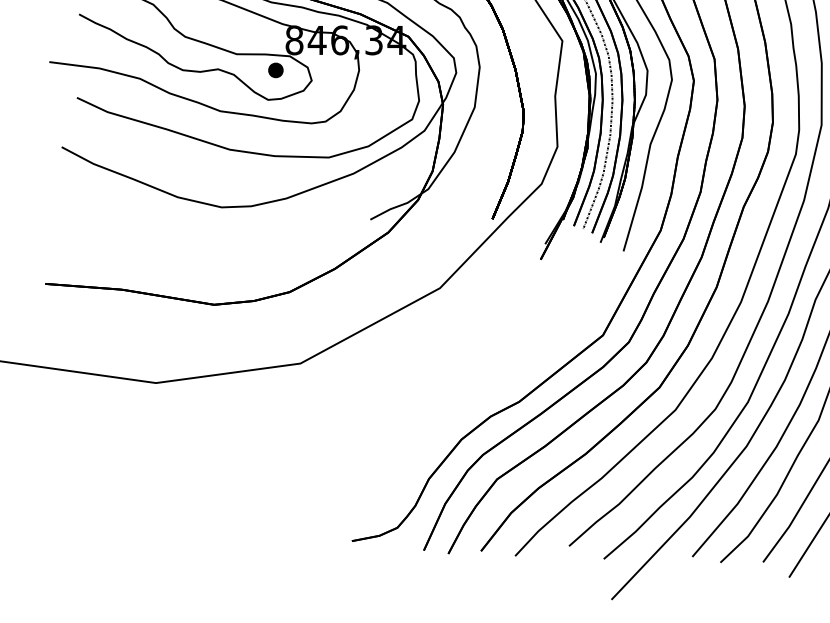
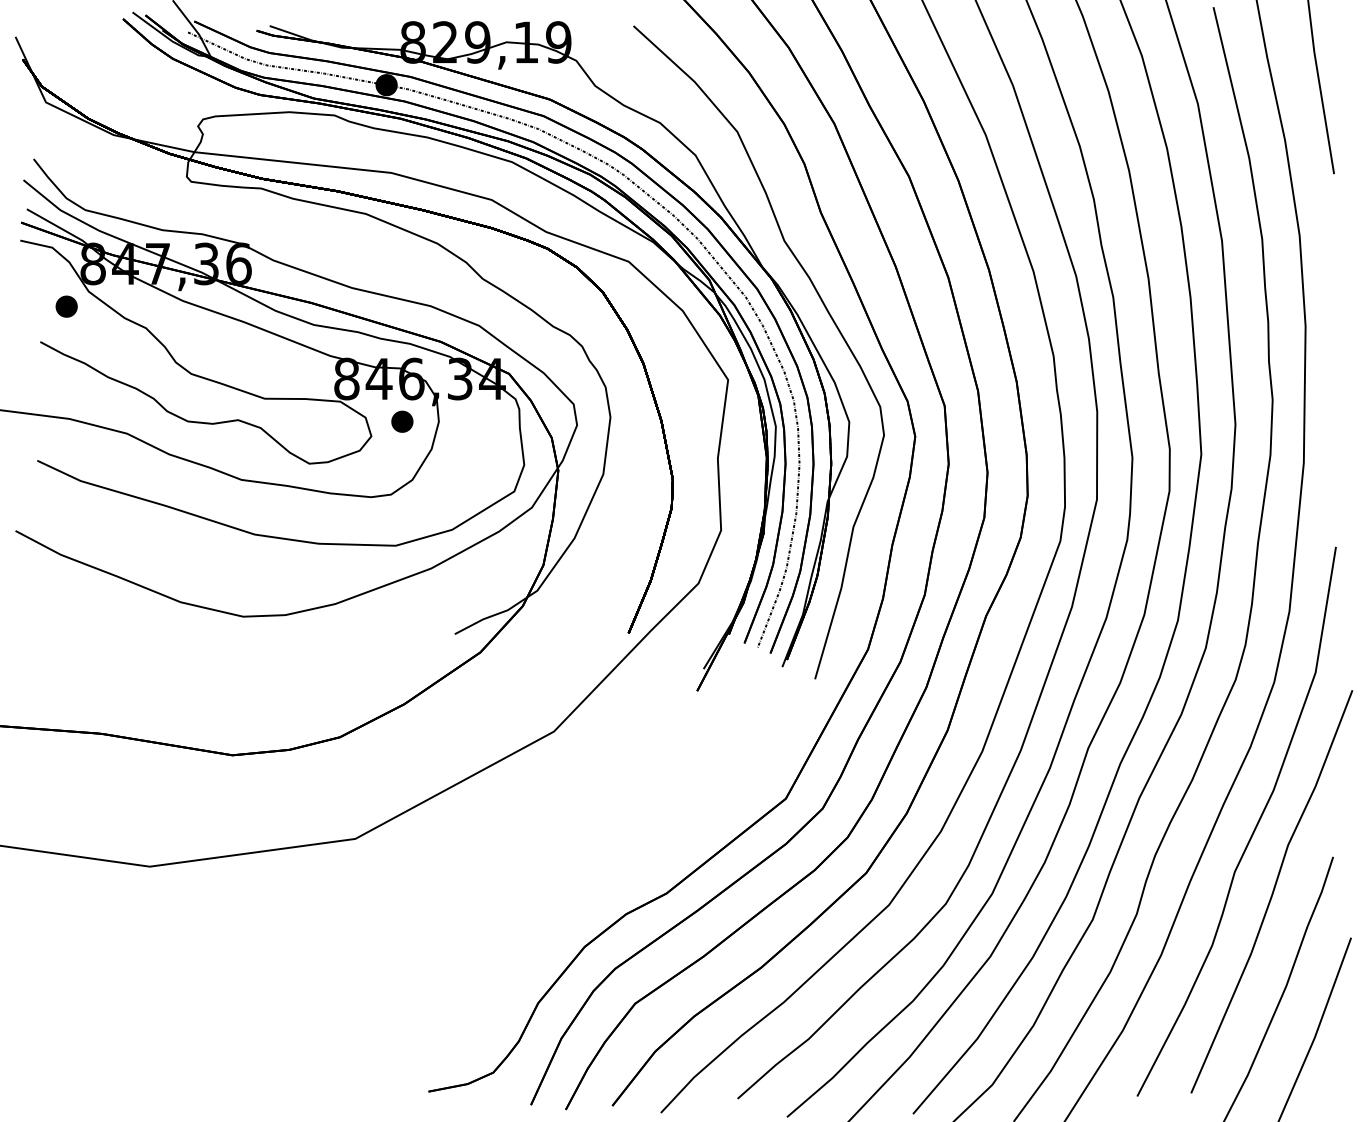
part: (275, 70) -> (402, 421), moved

